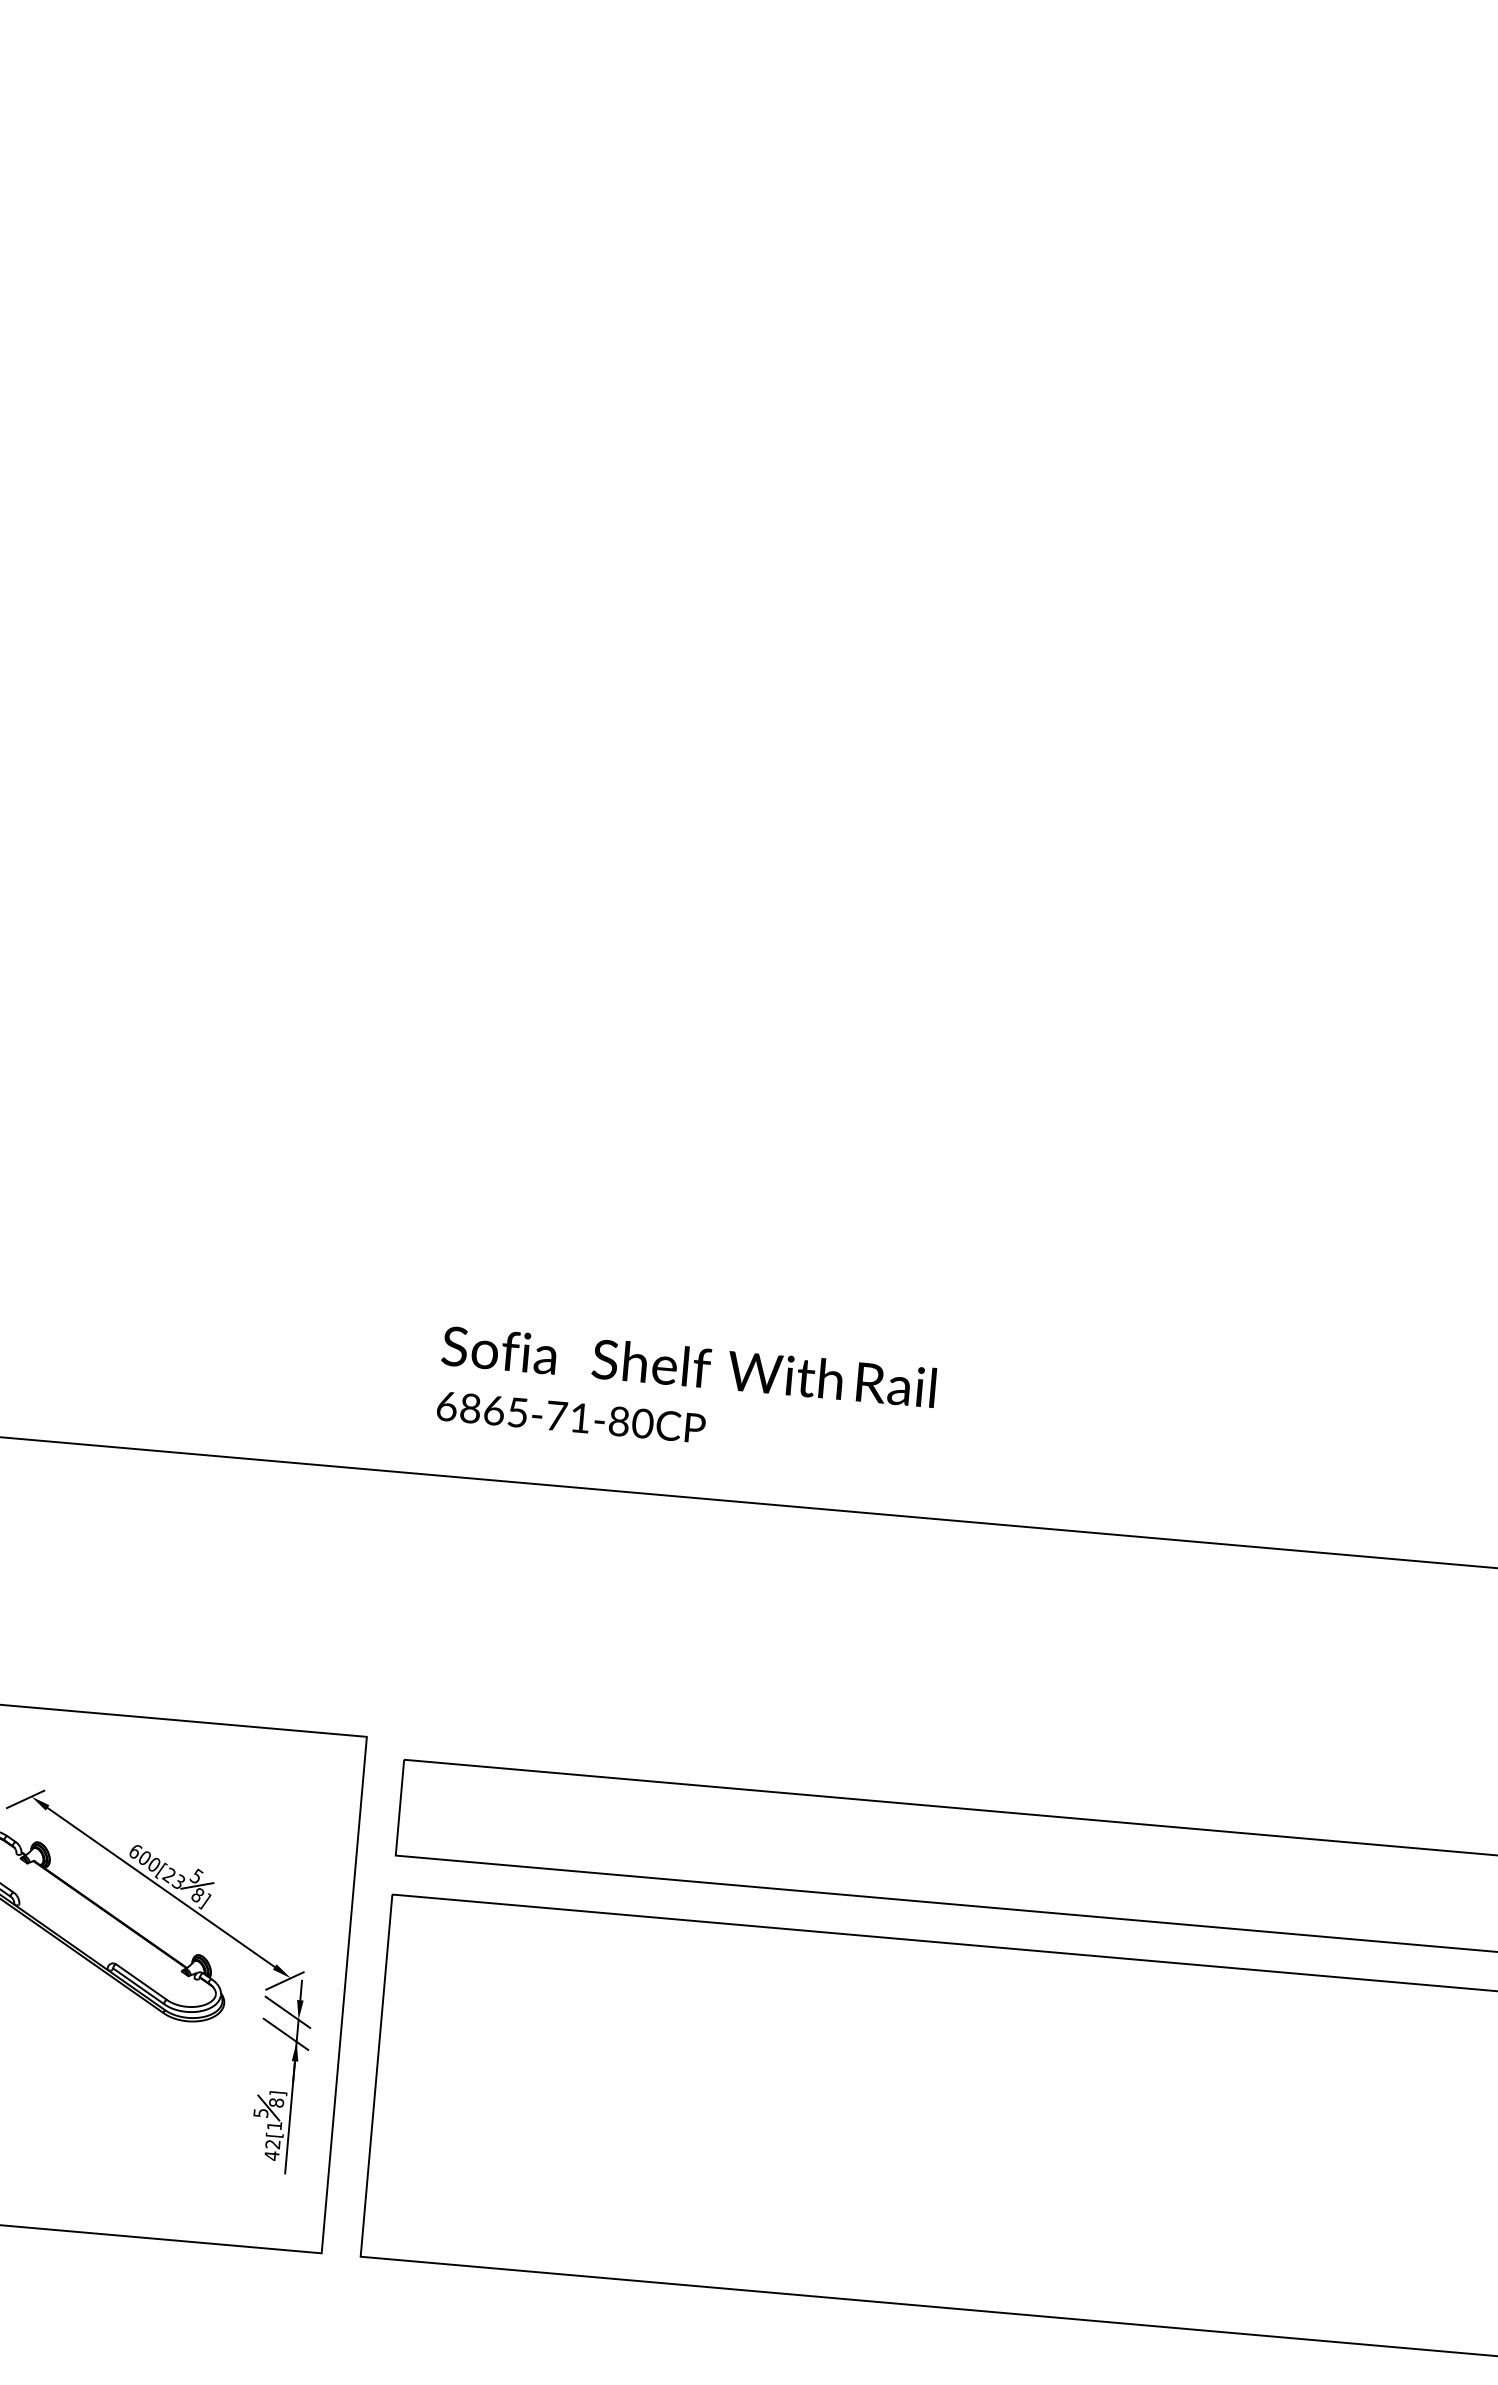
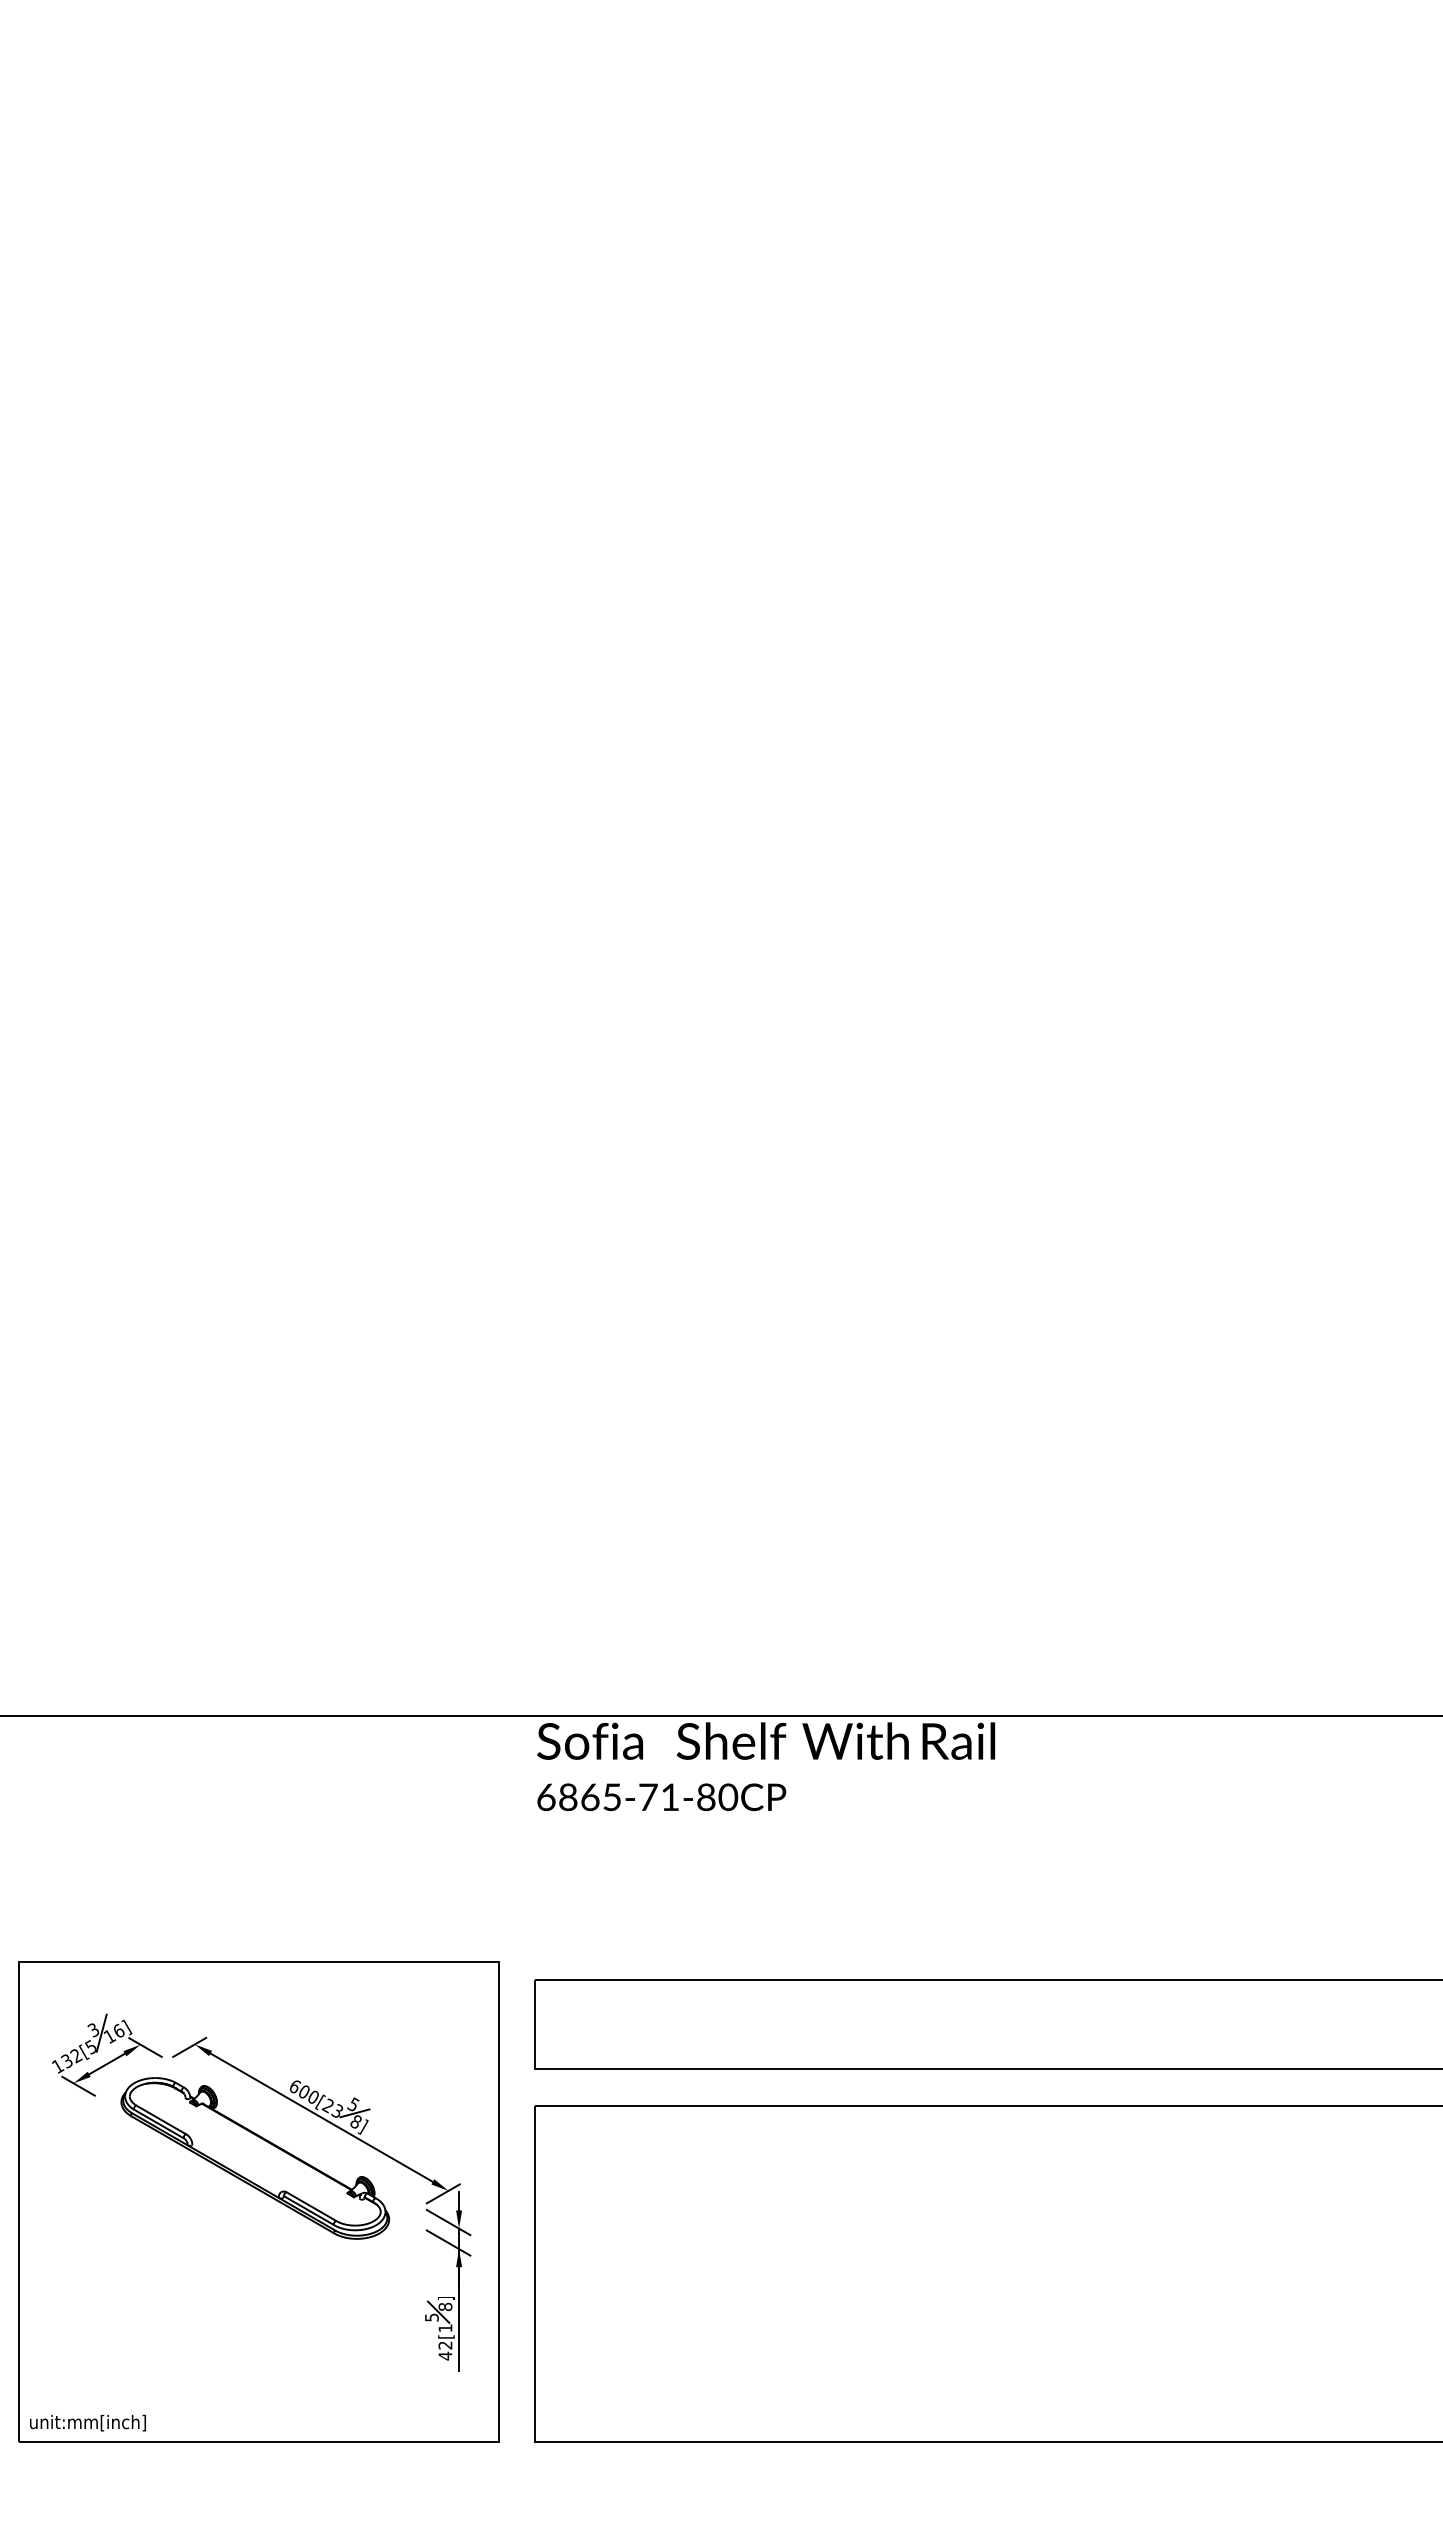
text: (686, 1394) -> (766, 1766), moved

